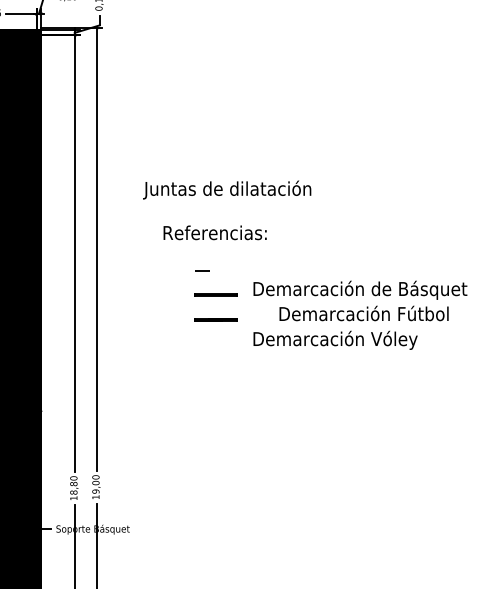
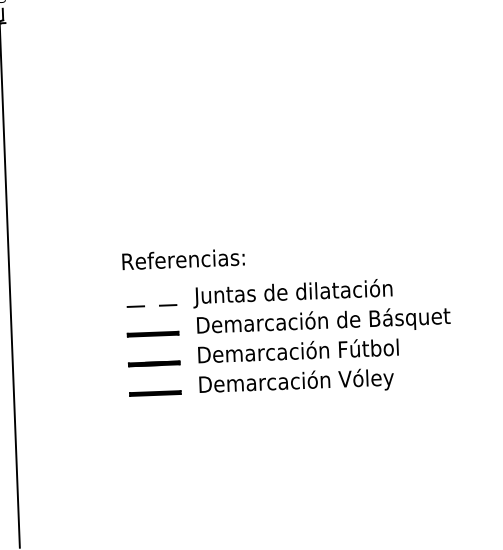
text: (227, 189) -> (293, 292), moved
text: (214, 232) -> (182, 259), moved
line: (229, 270) -> (167, 304), added
text: (363, 313) -> (297, 350), moved
line: (215, 344) -> (154, 392), added

